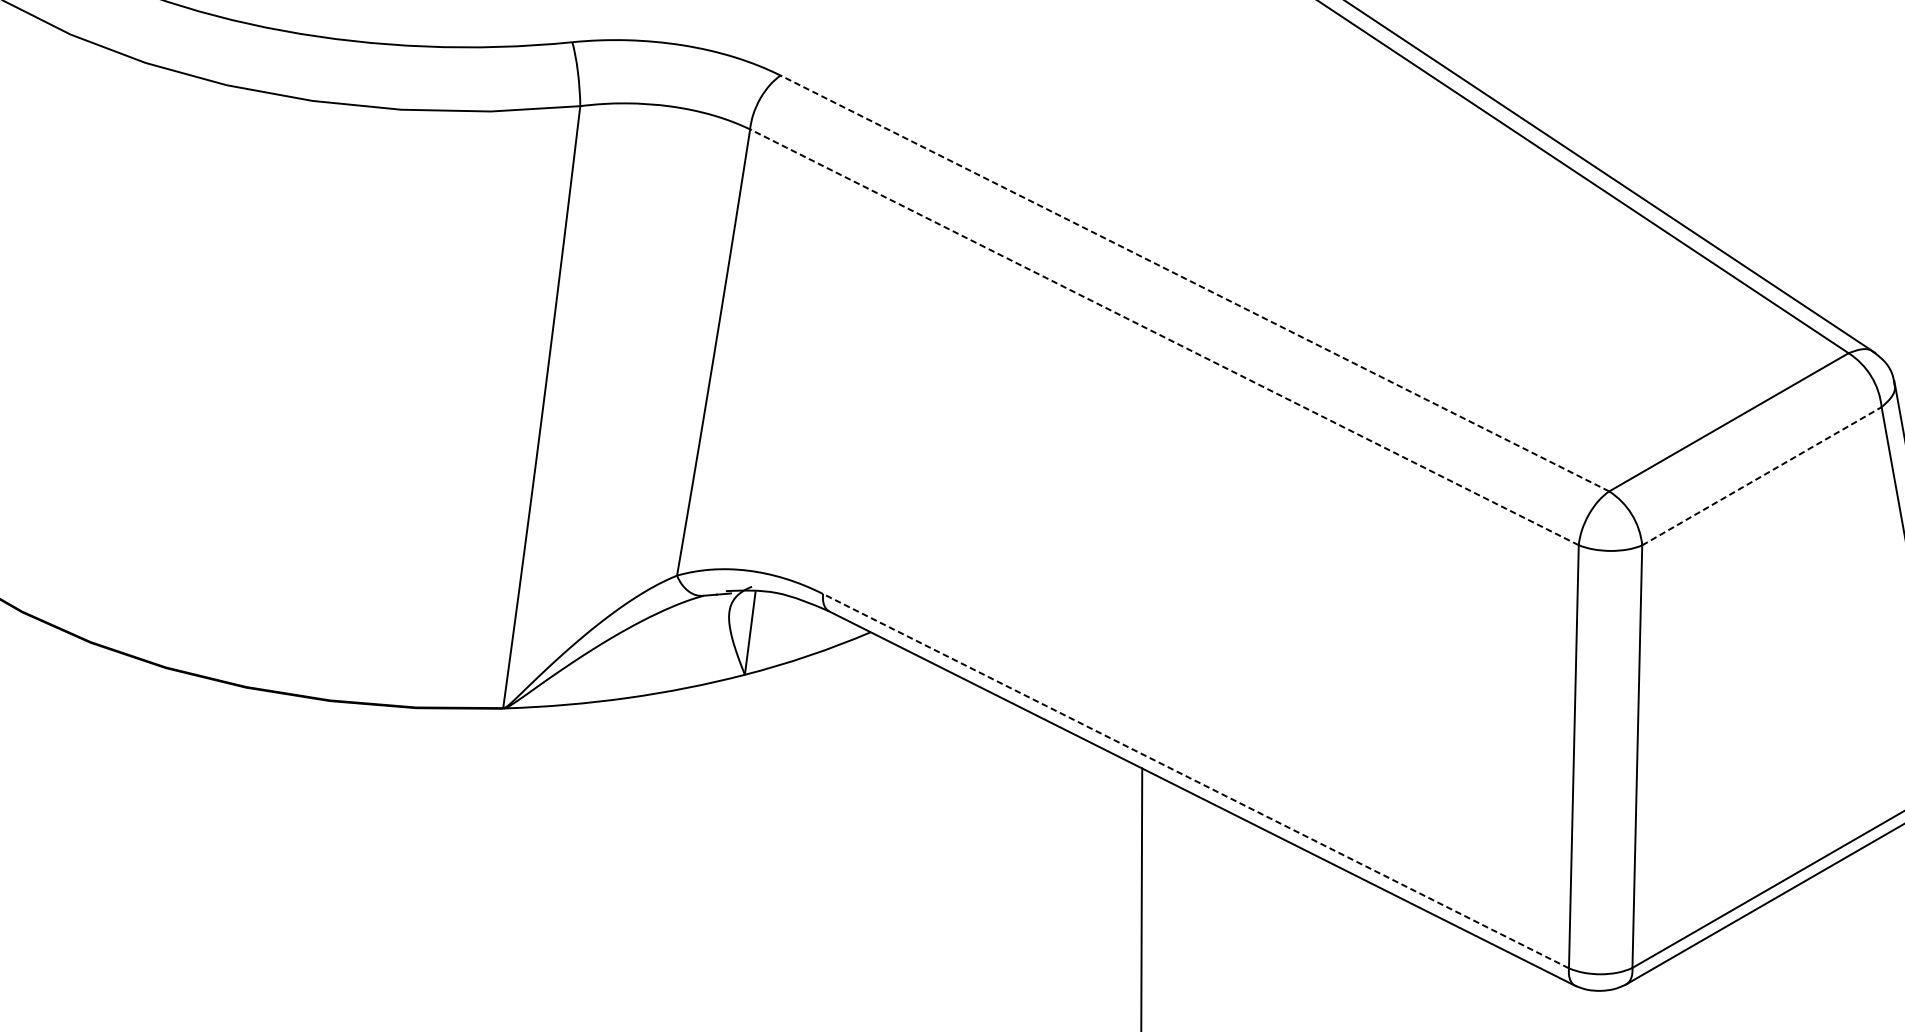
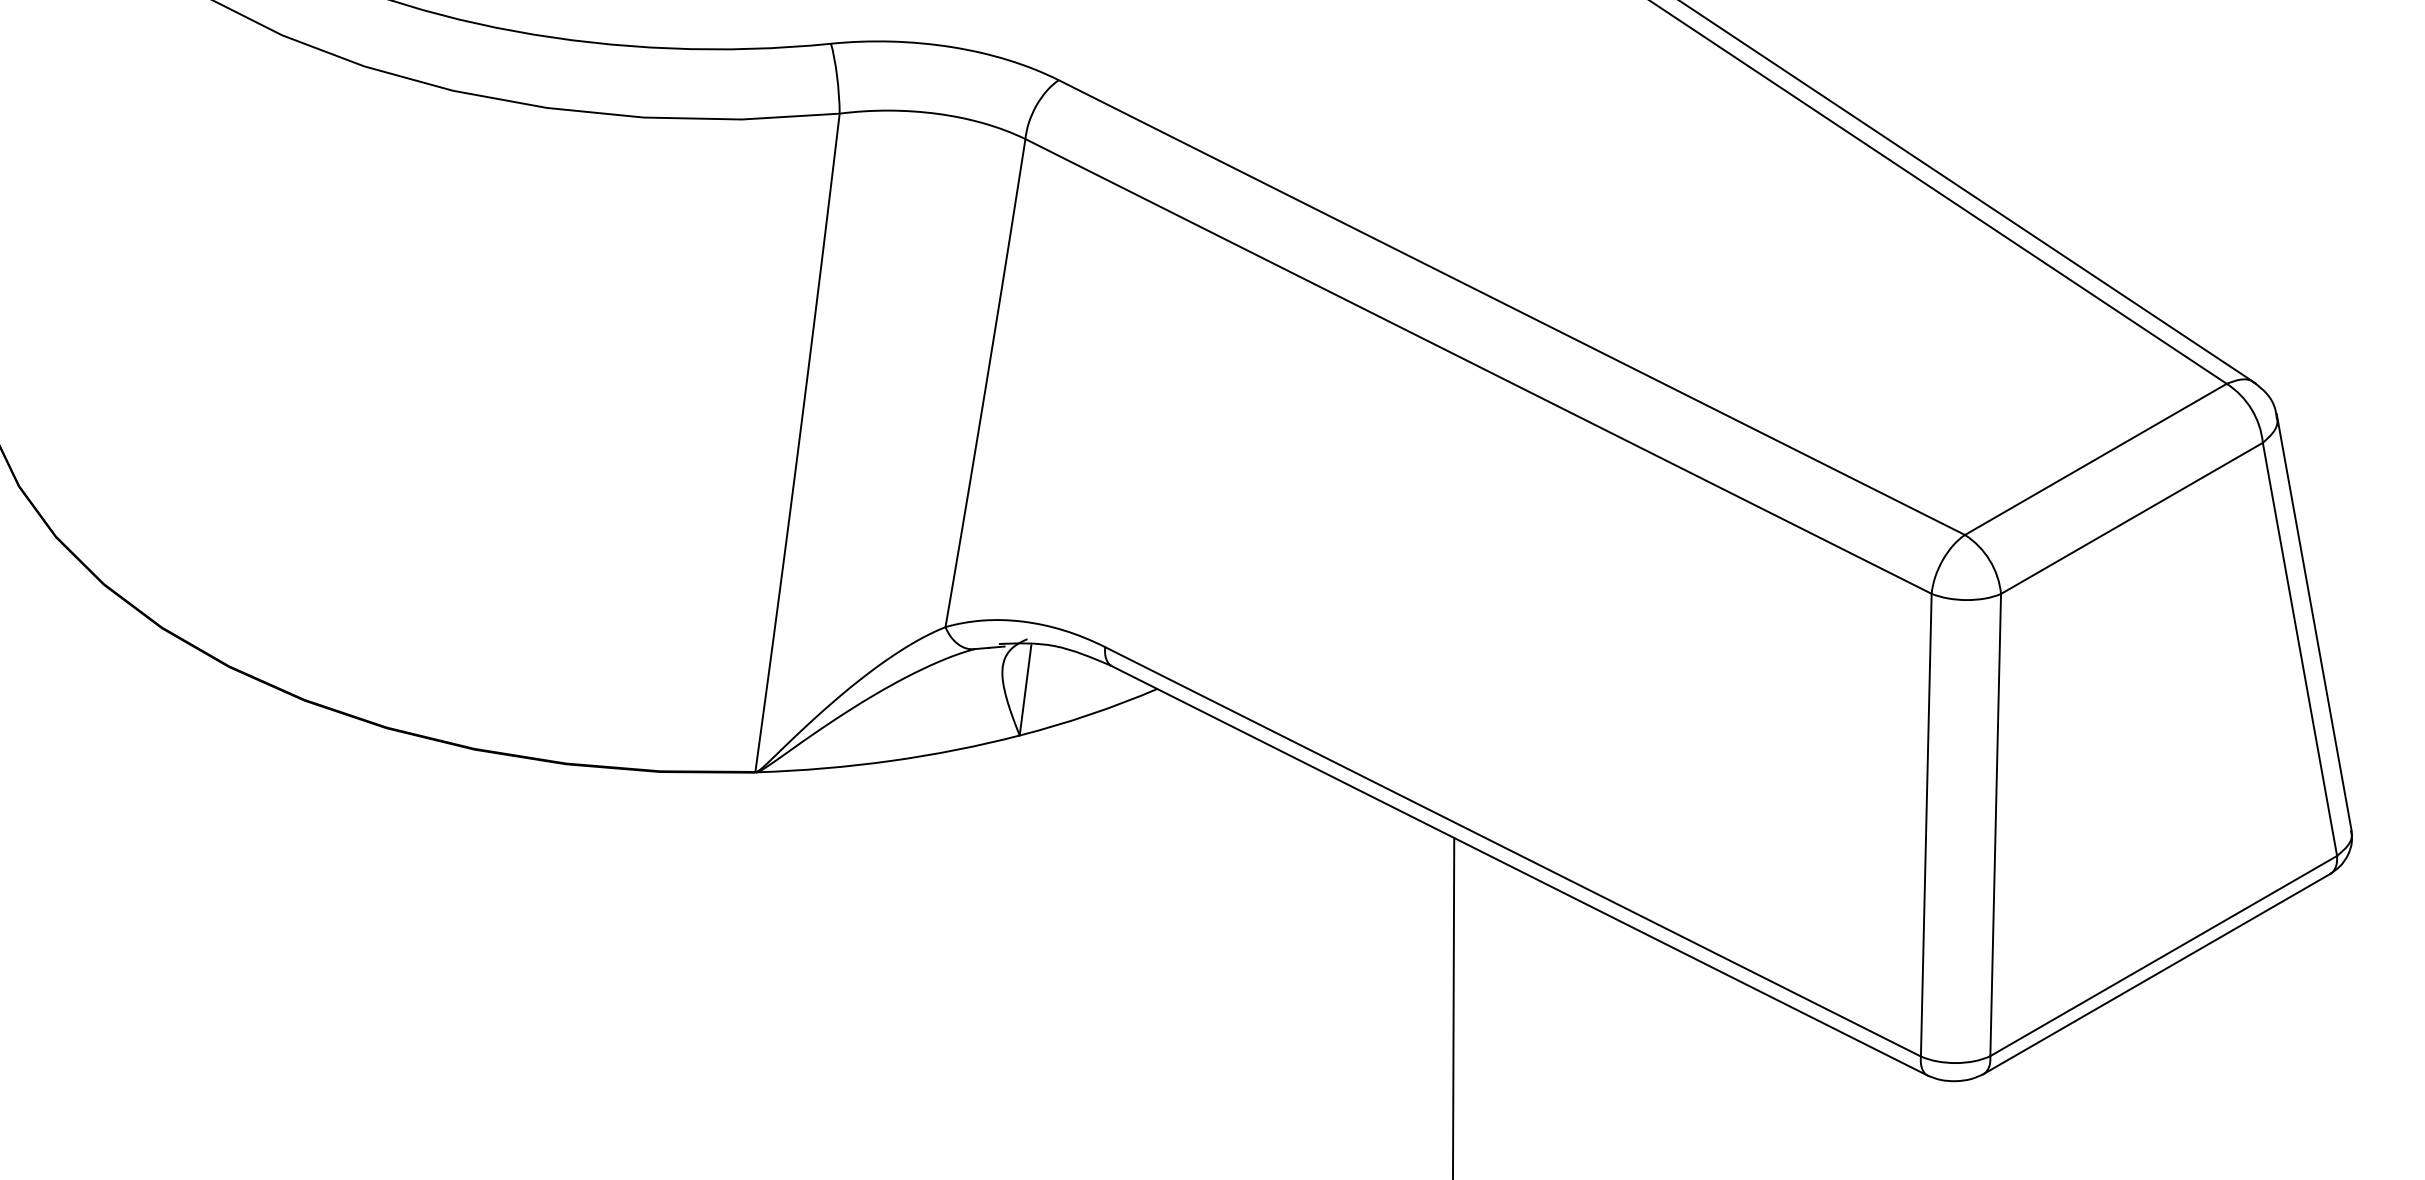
line: (1194, 283) -> (1511, 307), dashed -> solid
line: (1164, 337) -> (1478, 366), dashed -> solid
line: (1762, 476) -> (2132, 518), dashed -> solid
line: (1195, 780) -> (1512, 851), dashed -> solid

